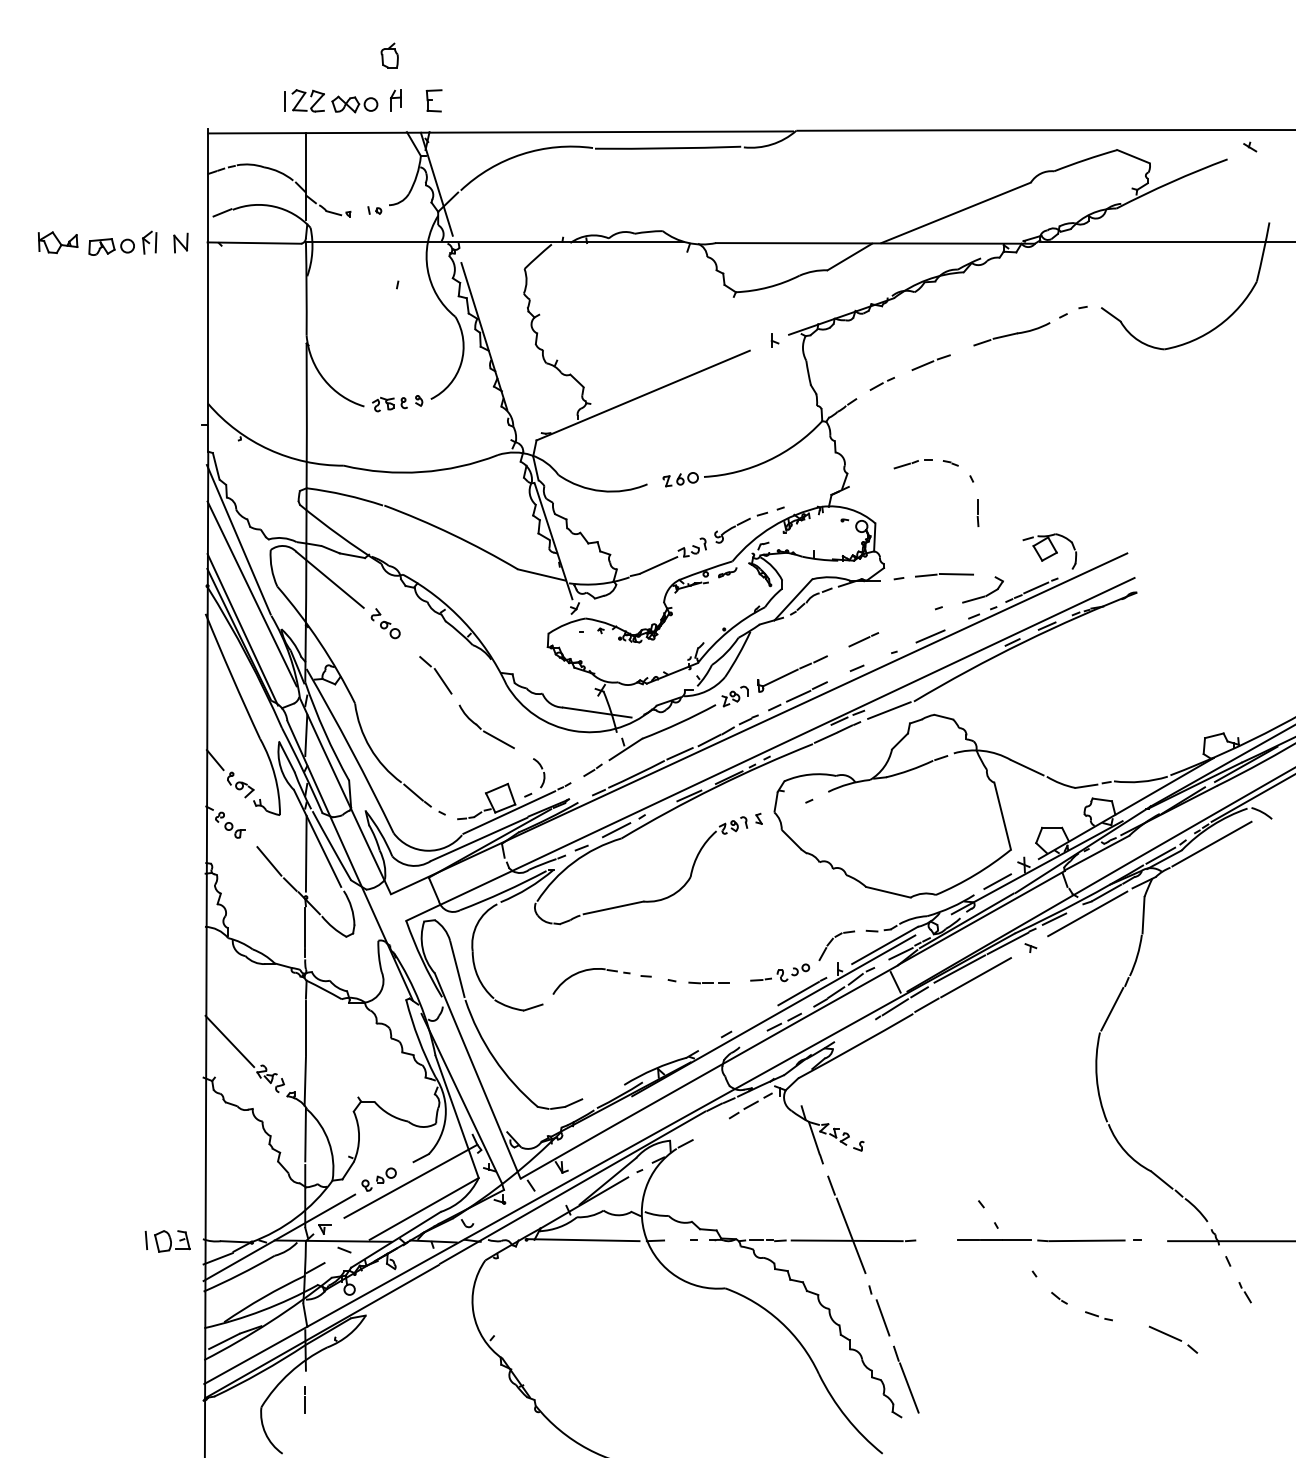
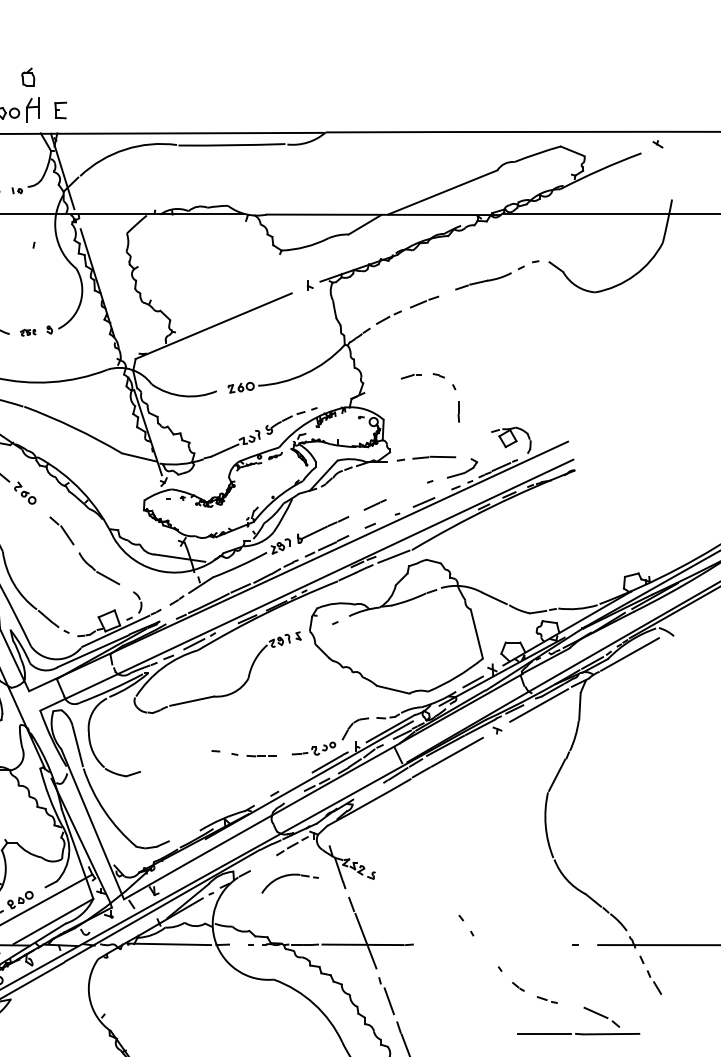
part: (395, 100) -> (32, 110), size x1.6
part: (881, 383) -> (388, 317), size x1.4
part: (389, 404) -> (28, 332), size x0.6
part: (912, 464) -> (410, 376), size x0.7
part: (591, 970) -> (290, 875), moved
part: (1041, 1240) -> (578, 1033), moved
part: (1244, 1292) -> (653, 982), size x1.6

